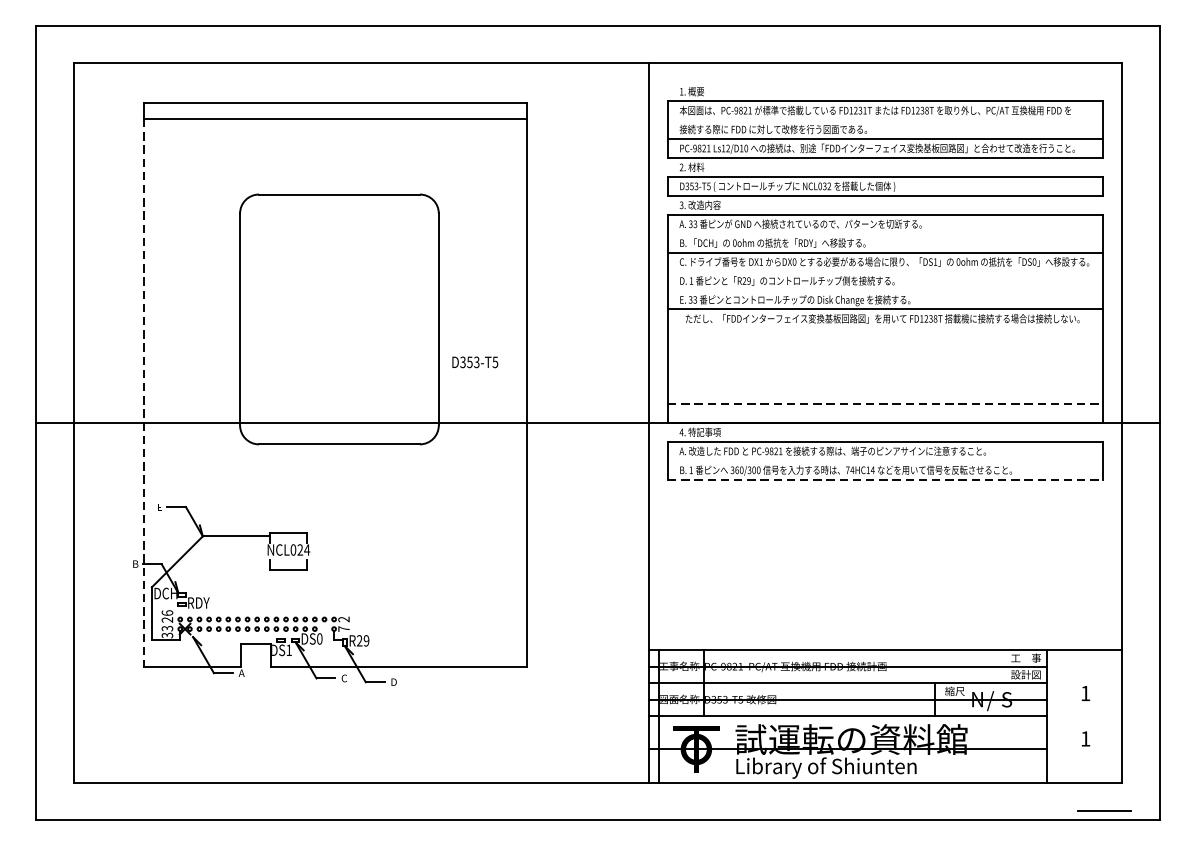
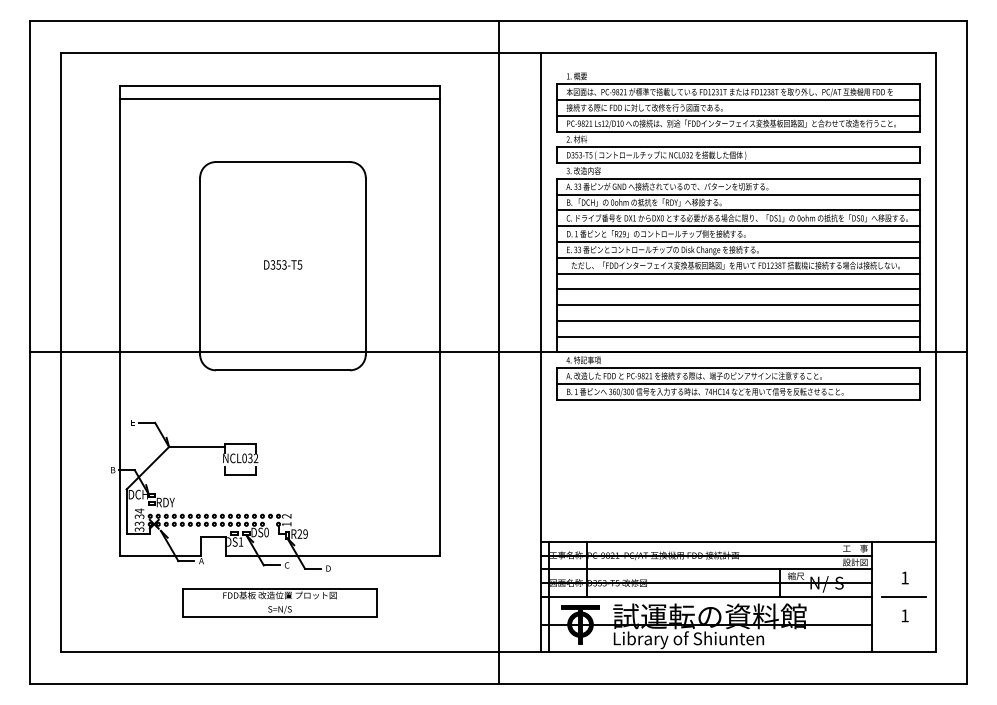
line: (884, 120) -> (737, 100), added
line: (884, 233) -> (737, 194), added
line: (884, 271) -> (737, 226), added
line: (884, 291) -> (737, 242), added
line: (884, 328) -> (737, 273), added
line: (884, 347) -> (737, 289), added
text: (475, 361) -> (283, 264), moved
line: (884, 366) -> (737, 305), added
line: (884, 384) -> (737, 320), added
line: (144, 393) -> (120, 327), dashed -> solid
line: (885, 403) -> (738, 336), dashed -> solid
line: (598, 423) -> (498, 352), added
line: (884, 461) -> (737, 384), added
line: (885, 479) -> (738, 399), dashed -> solid
text: (304, 550) -> (253, 458), NCL024 -> NCL032
text: (167, 616) -> (139, 513), 26 -> 34
text: (343, 629) -> (286, 524), 7 -> 1
part: (335, 722) -> (279, 602), added
line: (1104, 810) -> (903, 596), moved

